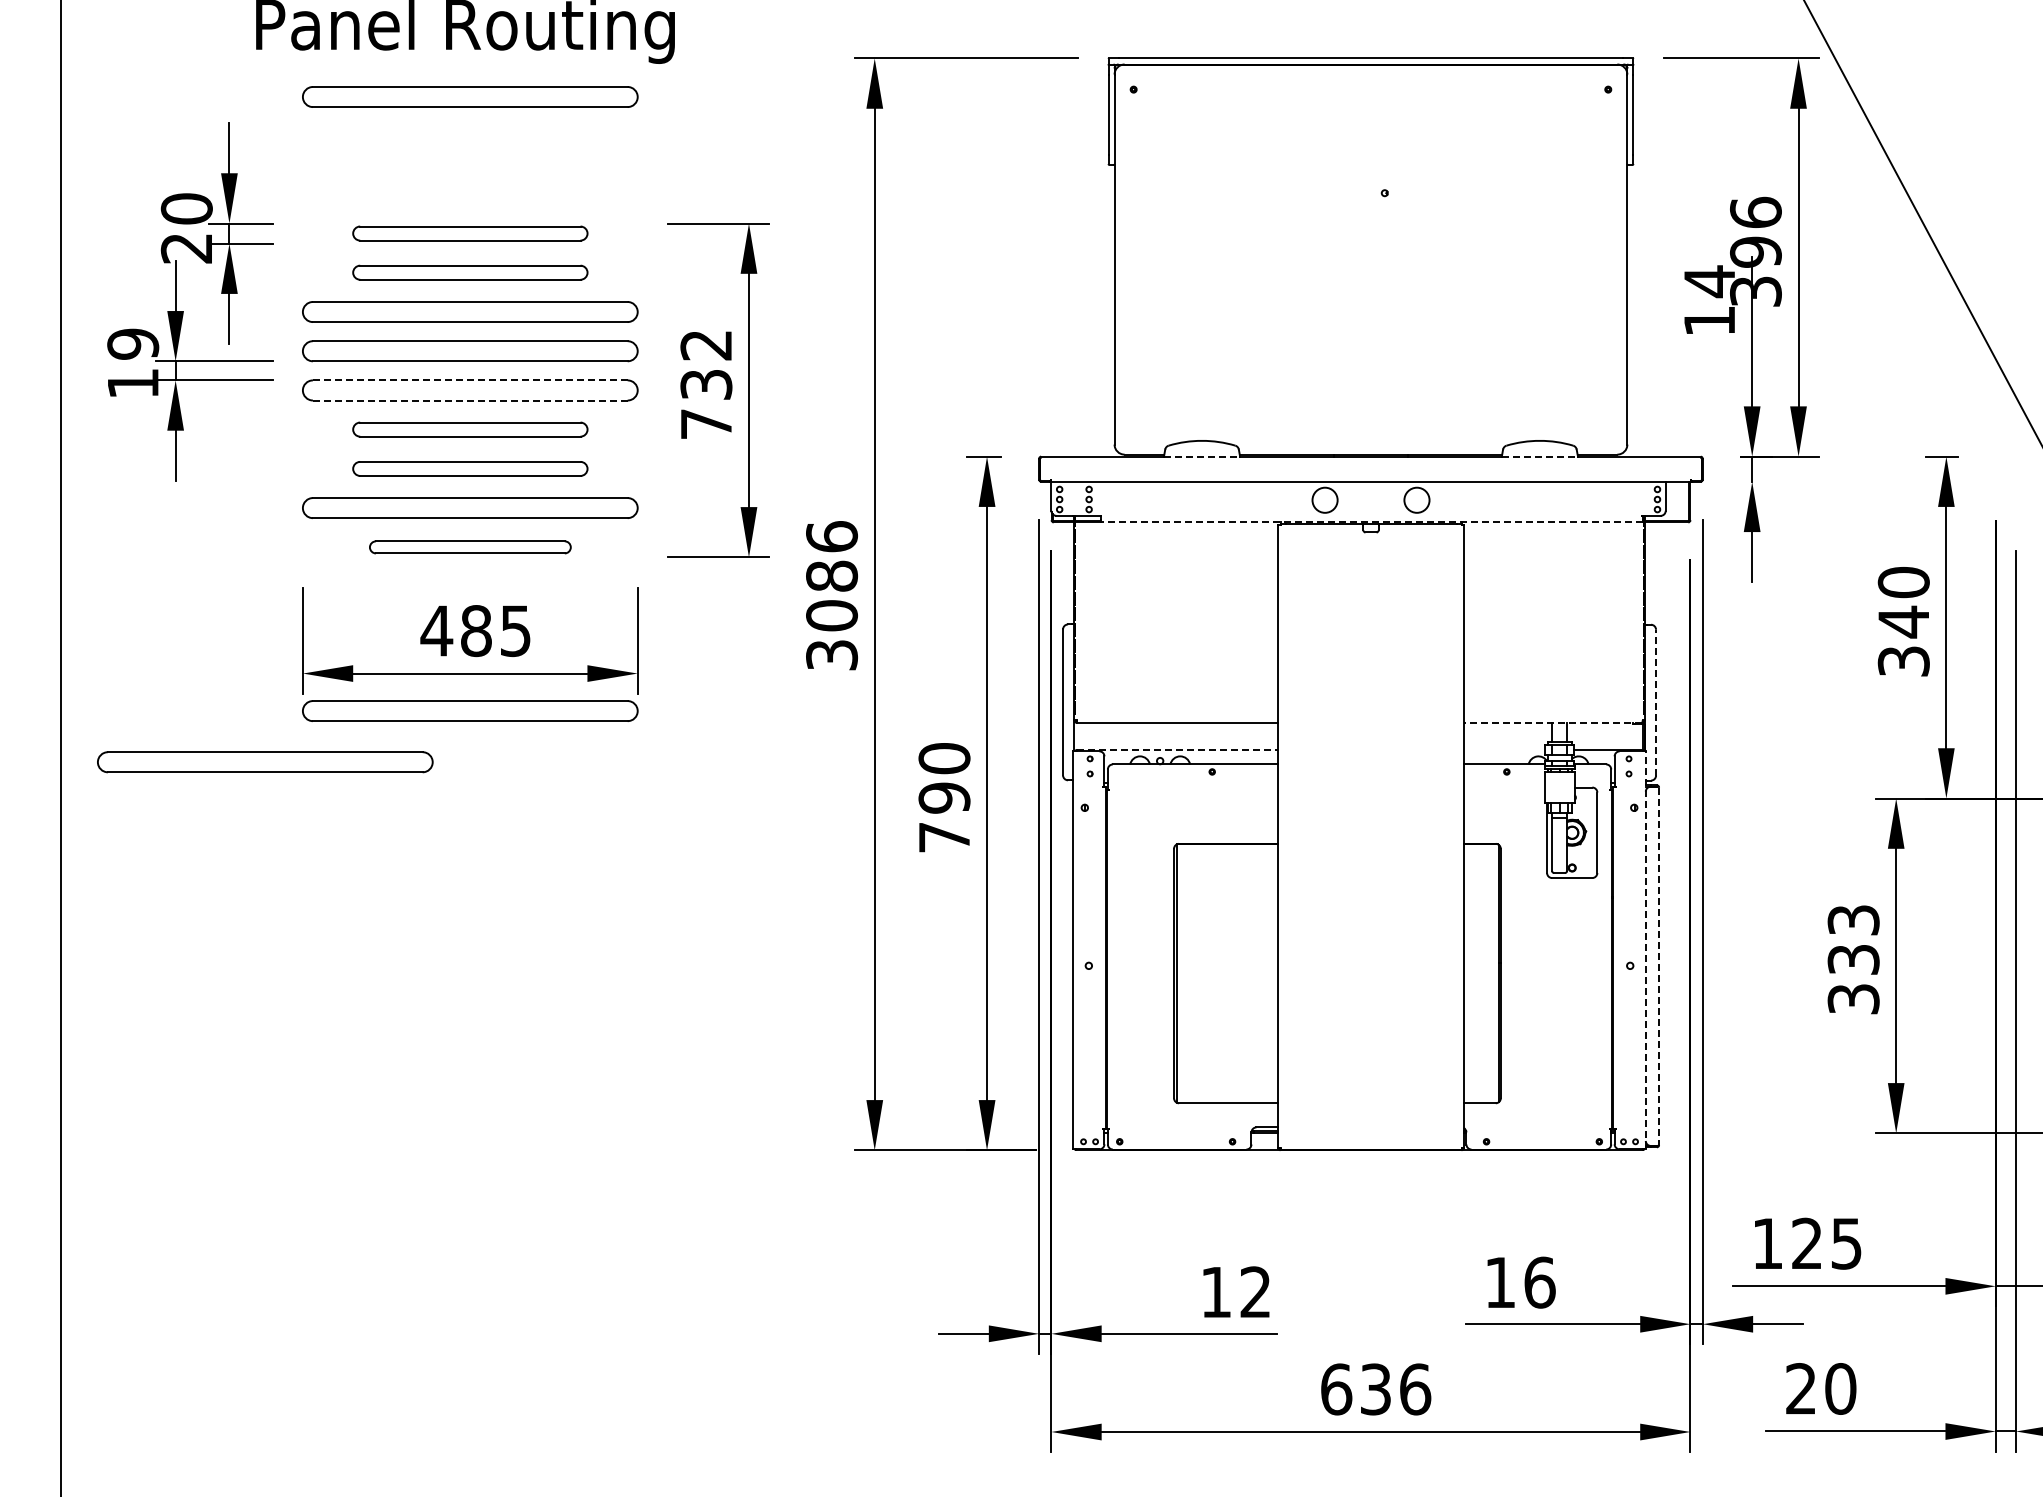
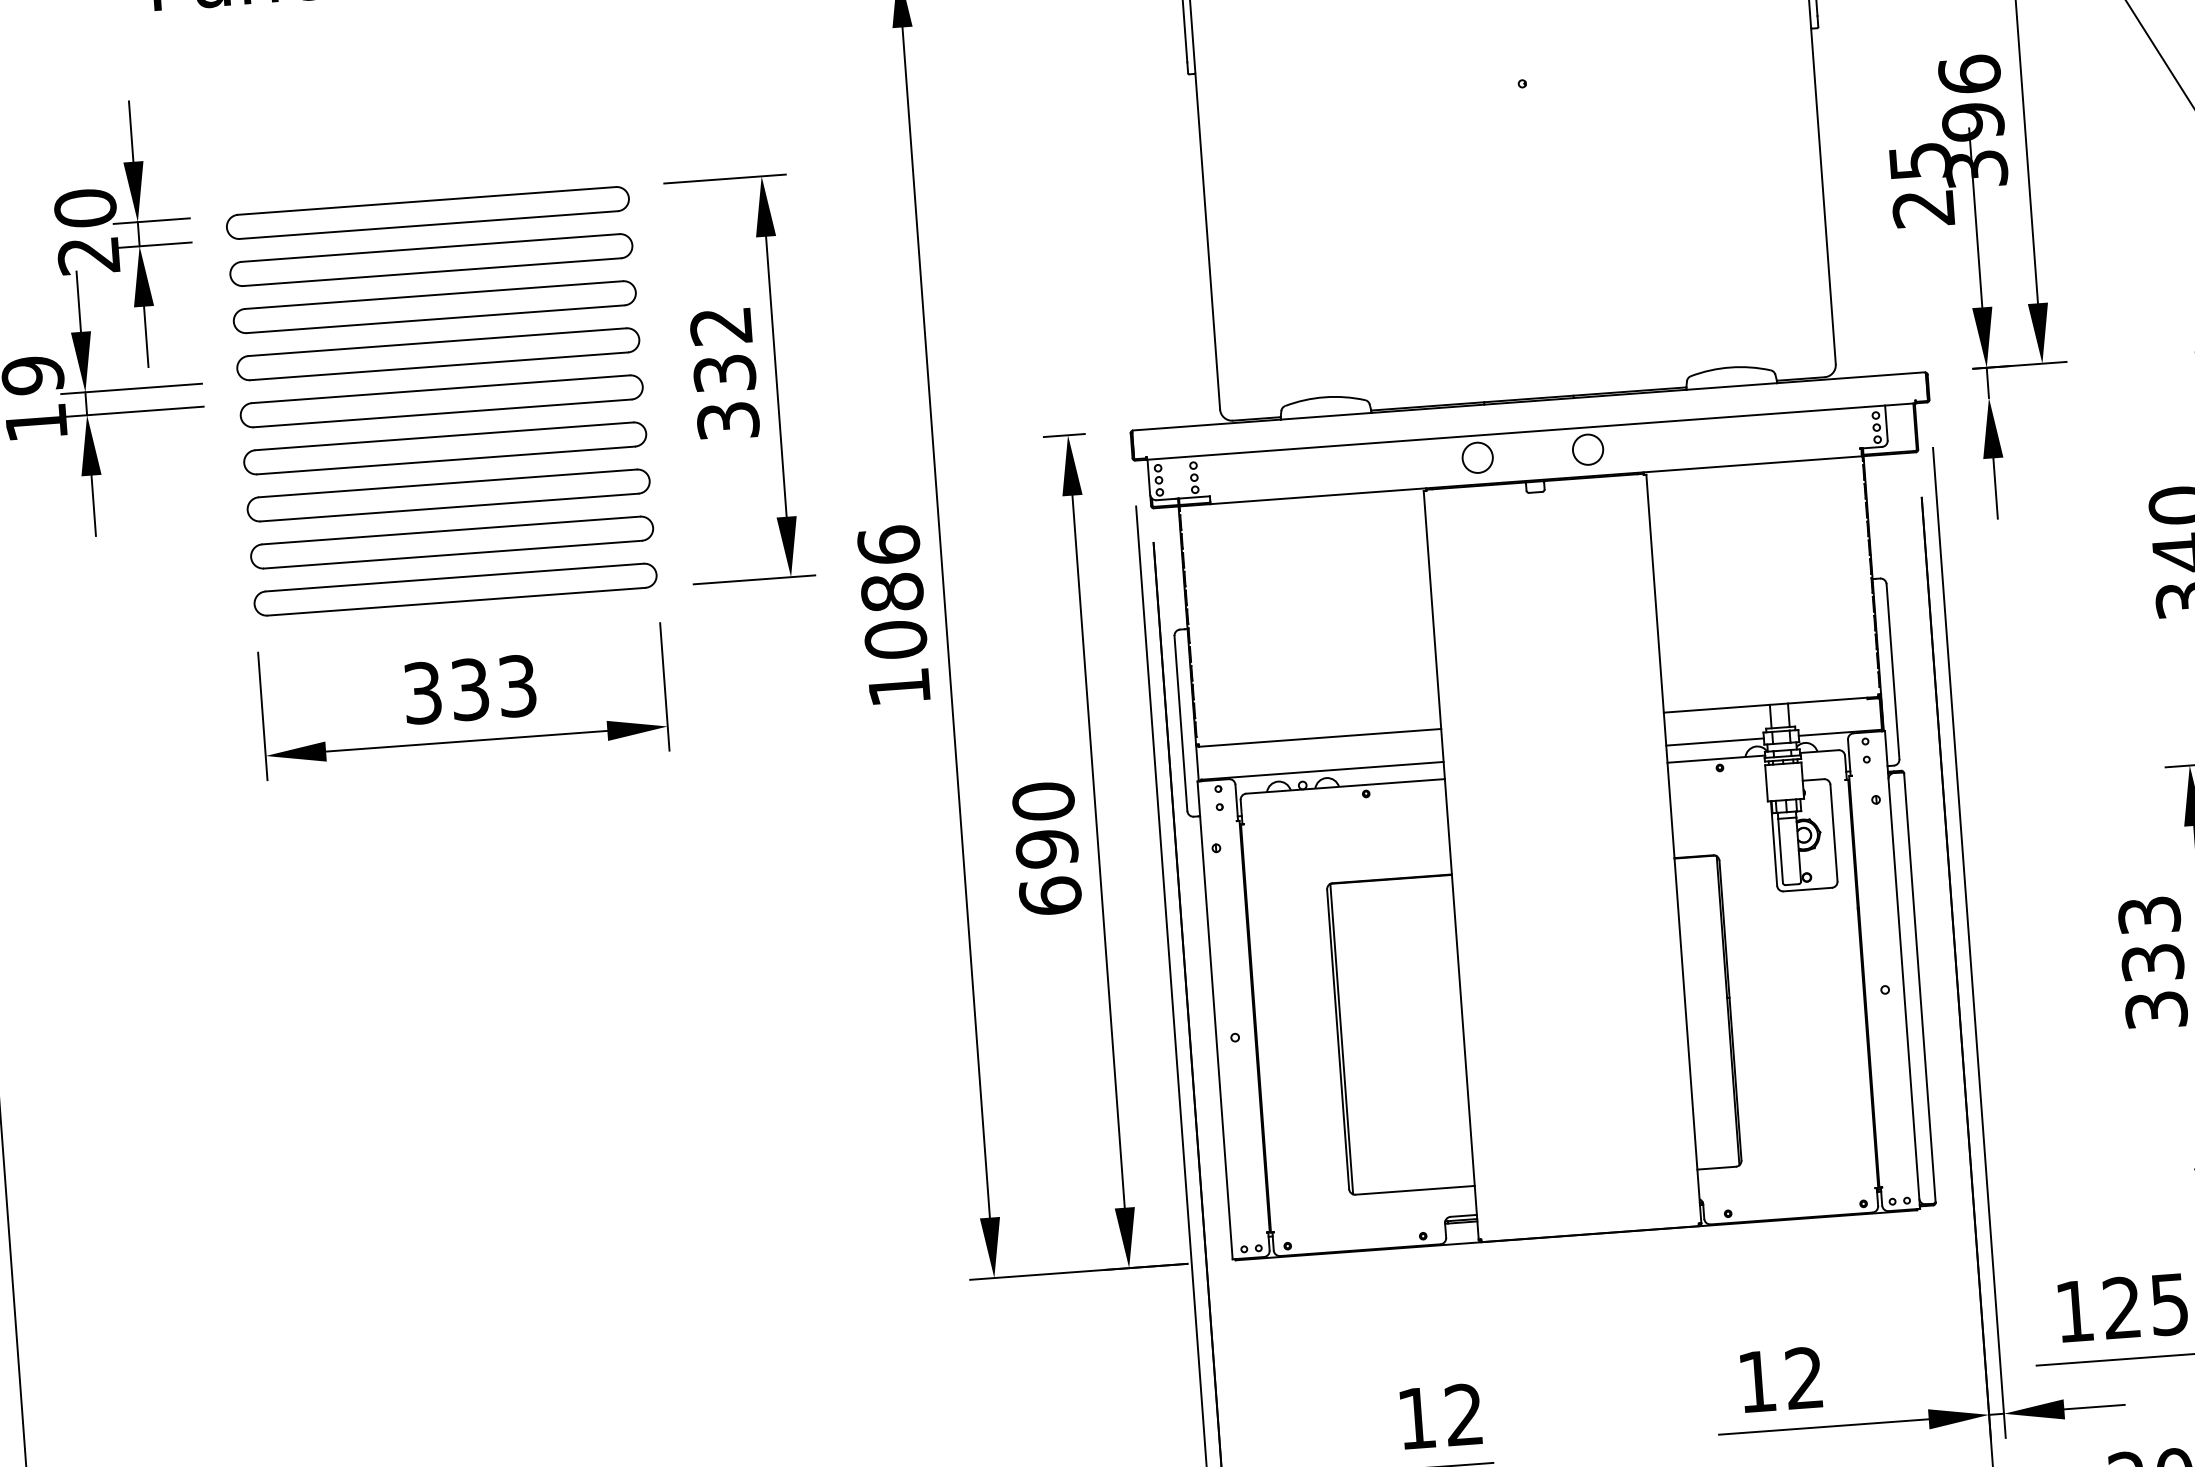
part: (470, 96) -> (416, 48), removed
part: (470, 233) -> (428, 212), size x1.43
part: (470, 272) -> (431, 259), size x1.43
text: (1709, 300) -> (1921, 184), 14 -> 25
line: (469, 380) -> (439, 389), dashed -> solid
line: (470, 400) -> (442, 413), dashed -> solid
text: (706, 424) -> (728, 421), 732 -> 332
part: (470, 429) -> (445, 448), size x1.43
line: (1202, 456) -> (1326, 416), dashed -> solid
line: (1539, 456) -> (1731, 386), dashed -> solid
part: (470, 468) -> (448, 495), size x1.43
line: (1371, 522) -> (1535, 480), dashed -> solid
part: (470, 547) -> (455, 589), size x1.67
text: (475, 631) -> (469, 690), 485 -> 333
text: (831, 655) -> (898, 687), 3086 -> 1086
line: (1656, 702) -> (1893, 671), dashed -> solid
part: (470, 710) -> (470, 785), removed
line: (1552, 722) -> (1770, 704), dashed -> solid
line: (1177, 750) -> (1322, 771), dashed -> solid
line: (1504, 750) -> (1715, 742), added
part: (265, 762) -> (228, 866), removed
text: (944, 836) -> (1050, 895), 790 -> 690
line: (1645, 950) -> (1902, 970), dashed -> solid
line: (1659, 966) -> (1920, 988), dashed -> solid
text: (1539, 1282) -> (1804, 1378), 16 -> 12

